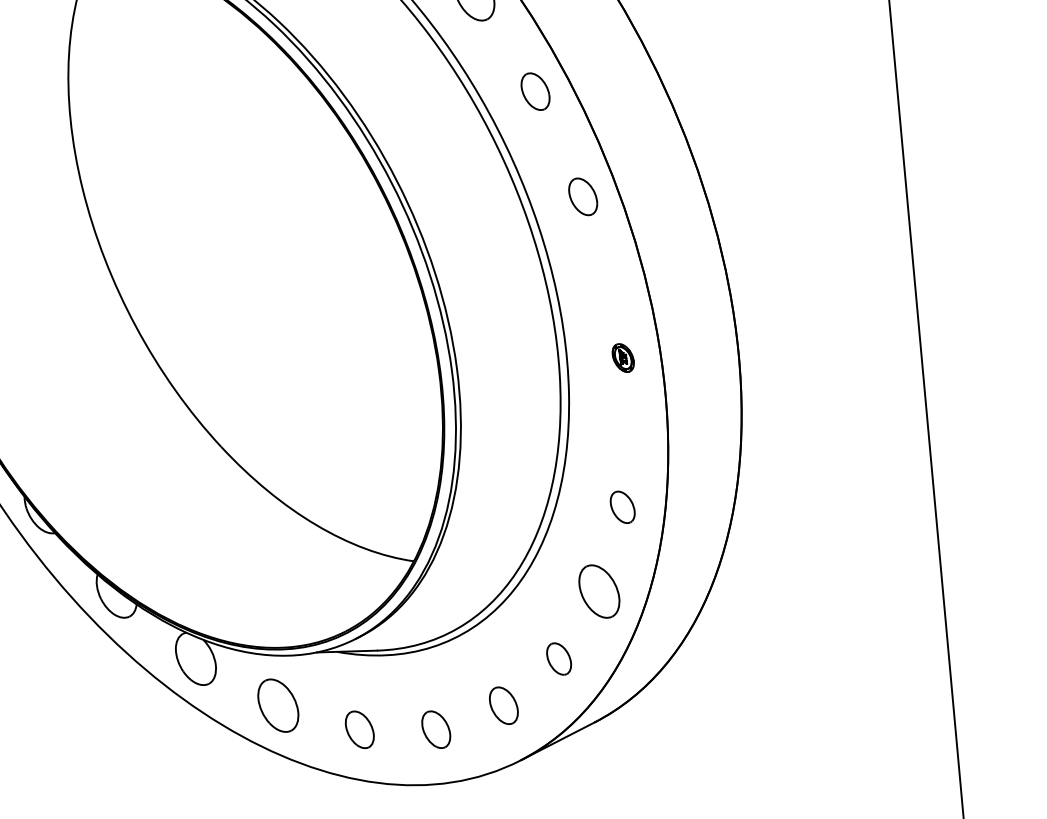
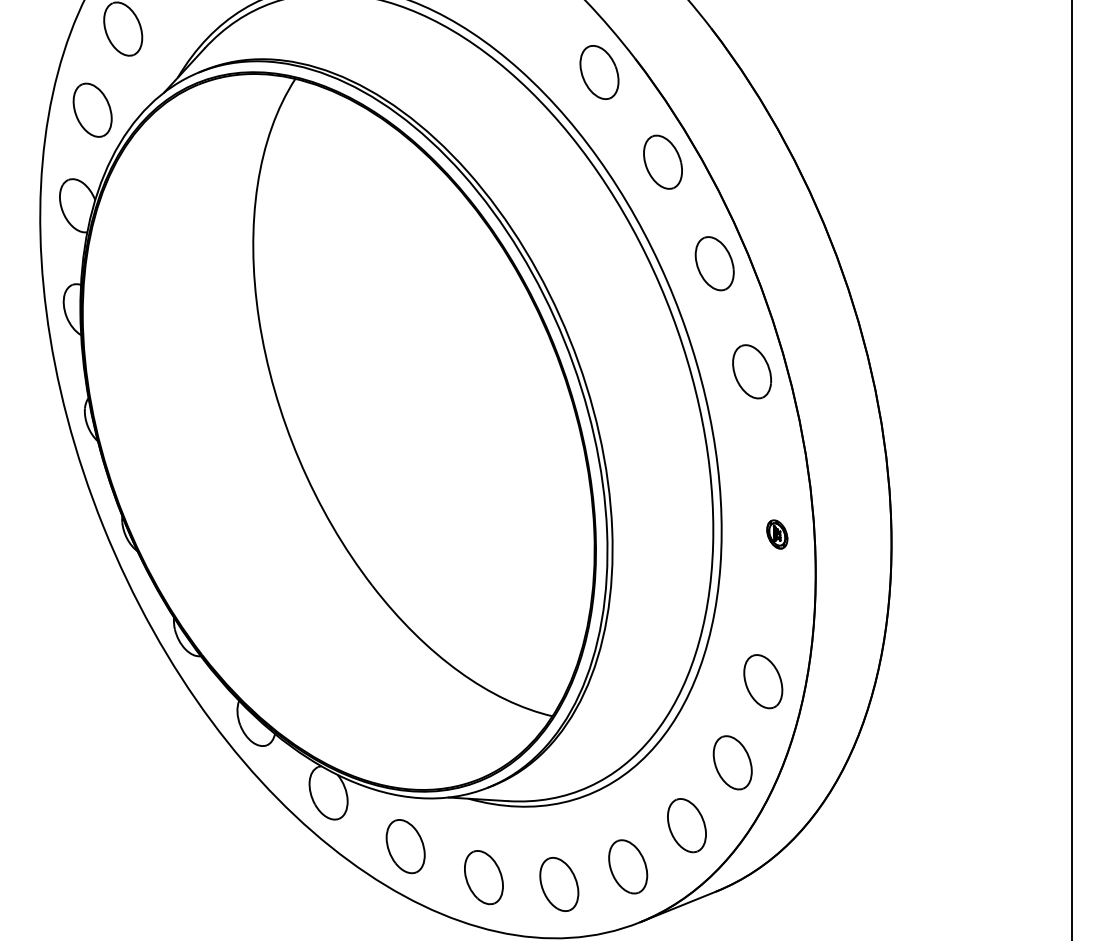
part: (535, 91) -> (714, 263), size x1.43
part: (583, 196) -> (752, 371), size x1.43
part: (622, 507) -> (763, 681), size x1.67
part: (558, 658) -> (686, 825), size x1.67
part: (504, 705) -> (628, 866), size x1.43
part: (359, 729) -> (483, 877), size x1.43
part: (436, 729) -> (559, 884), size x1.43

